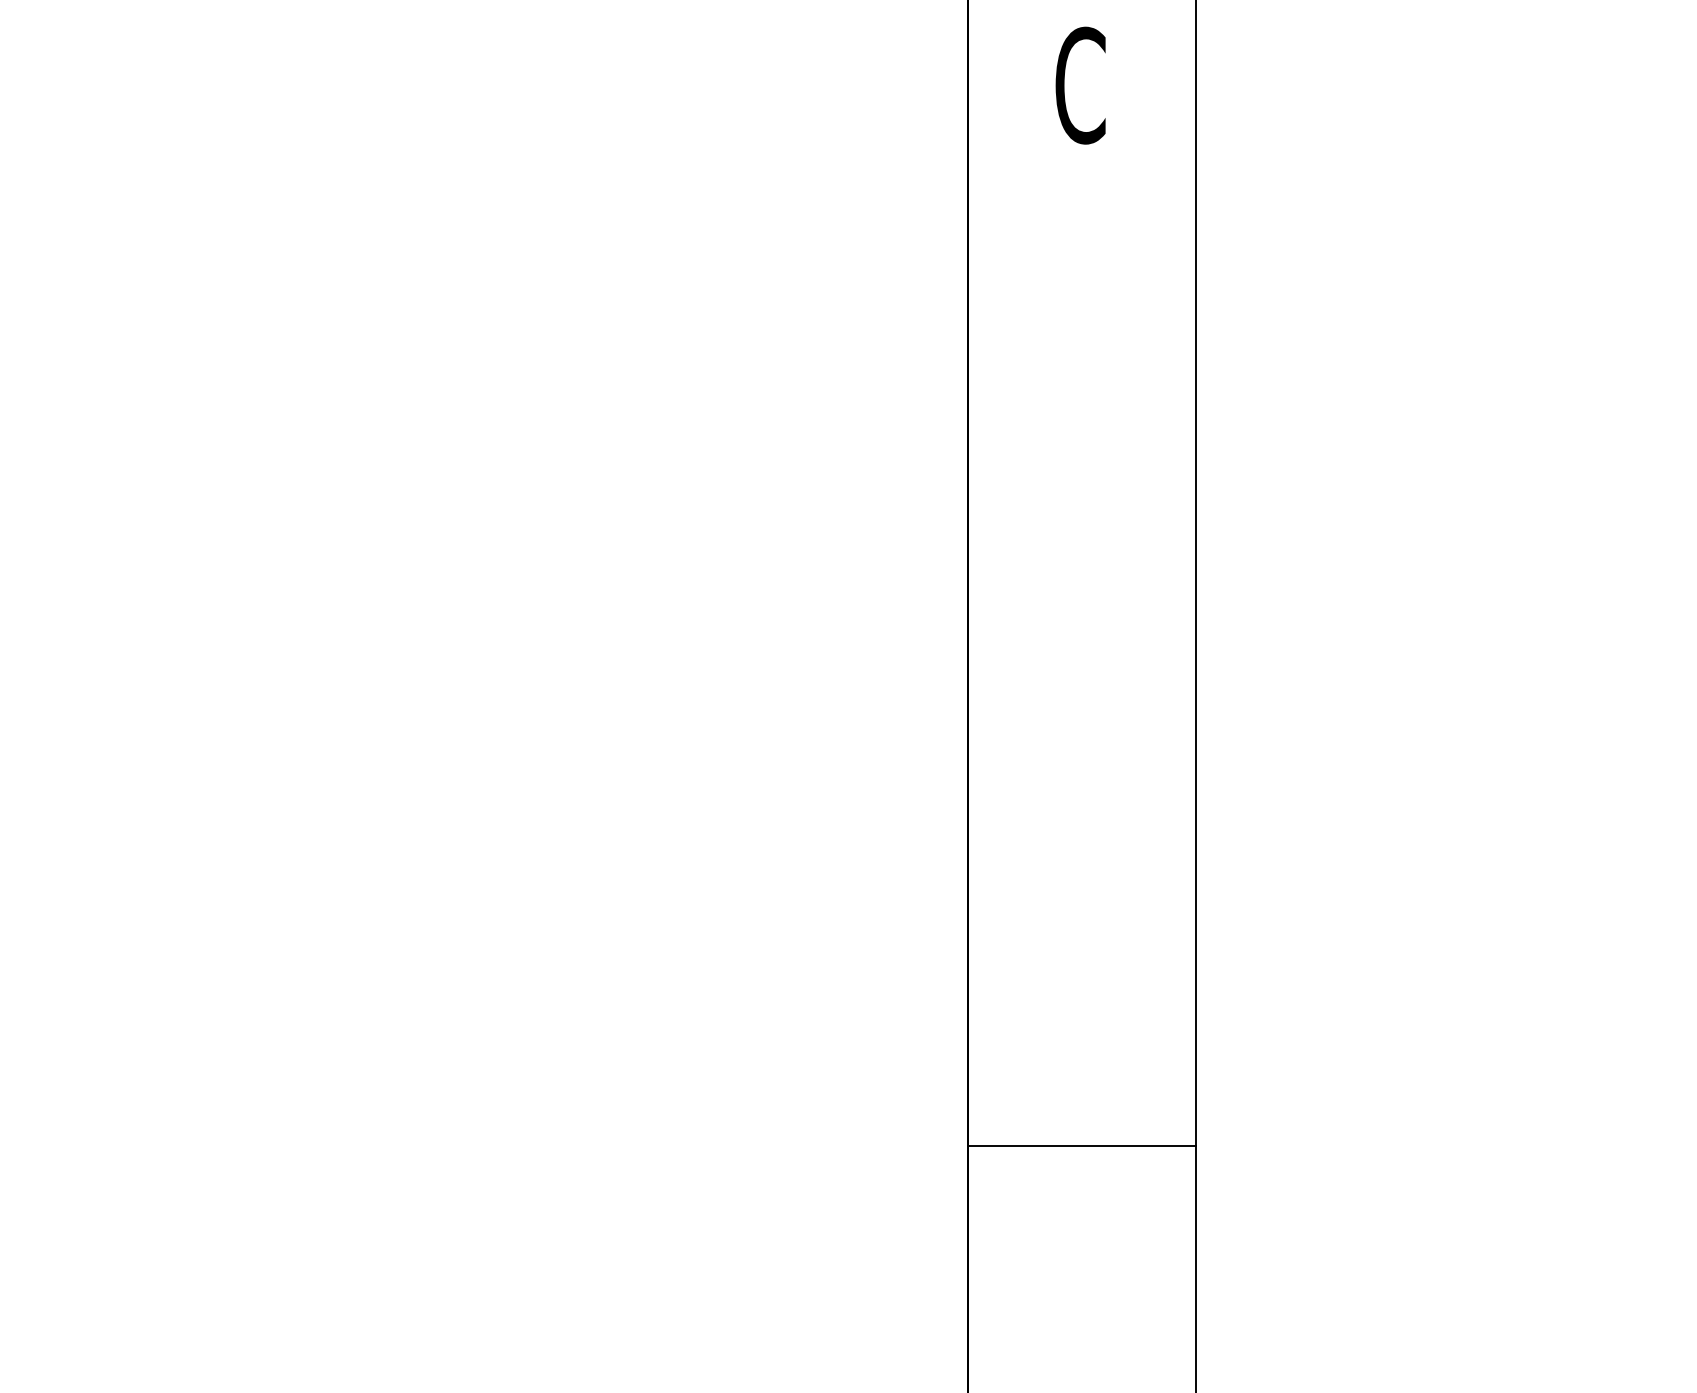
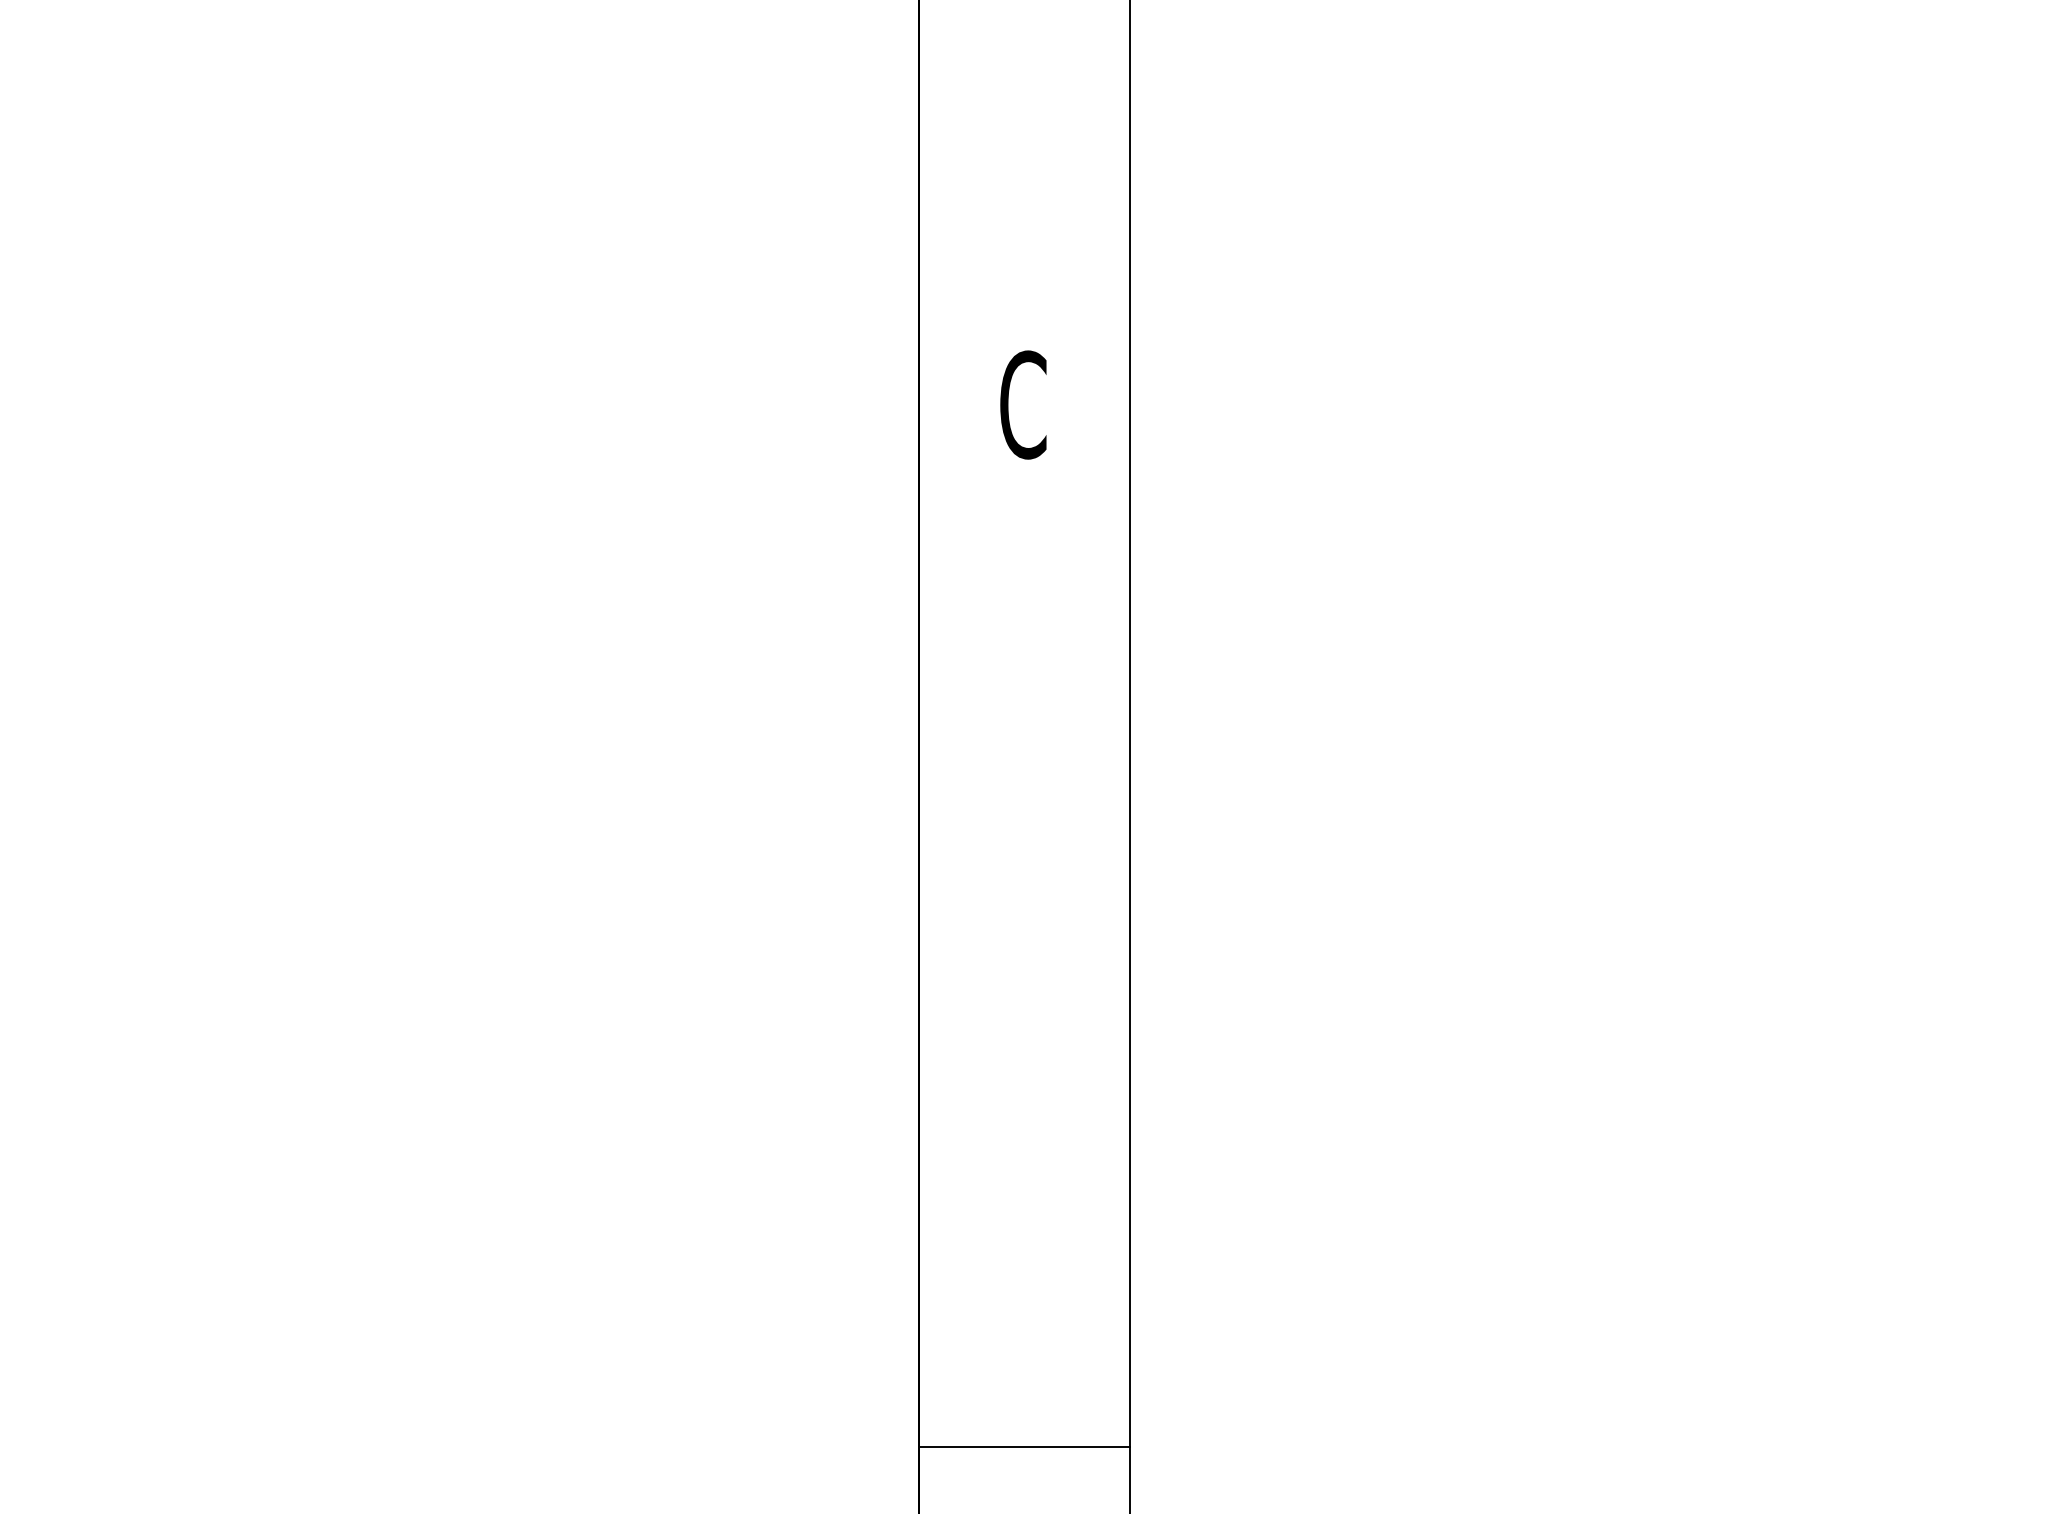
line: (1081, 1145) -> (1024, 1446), moved

